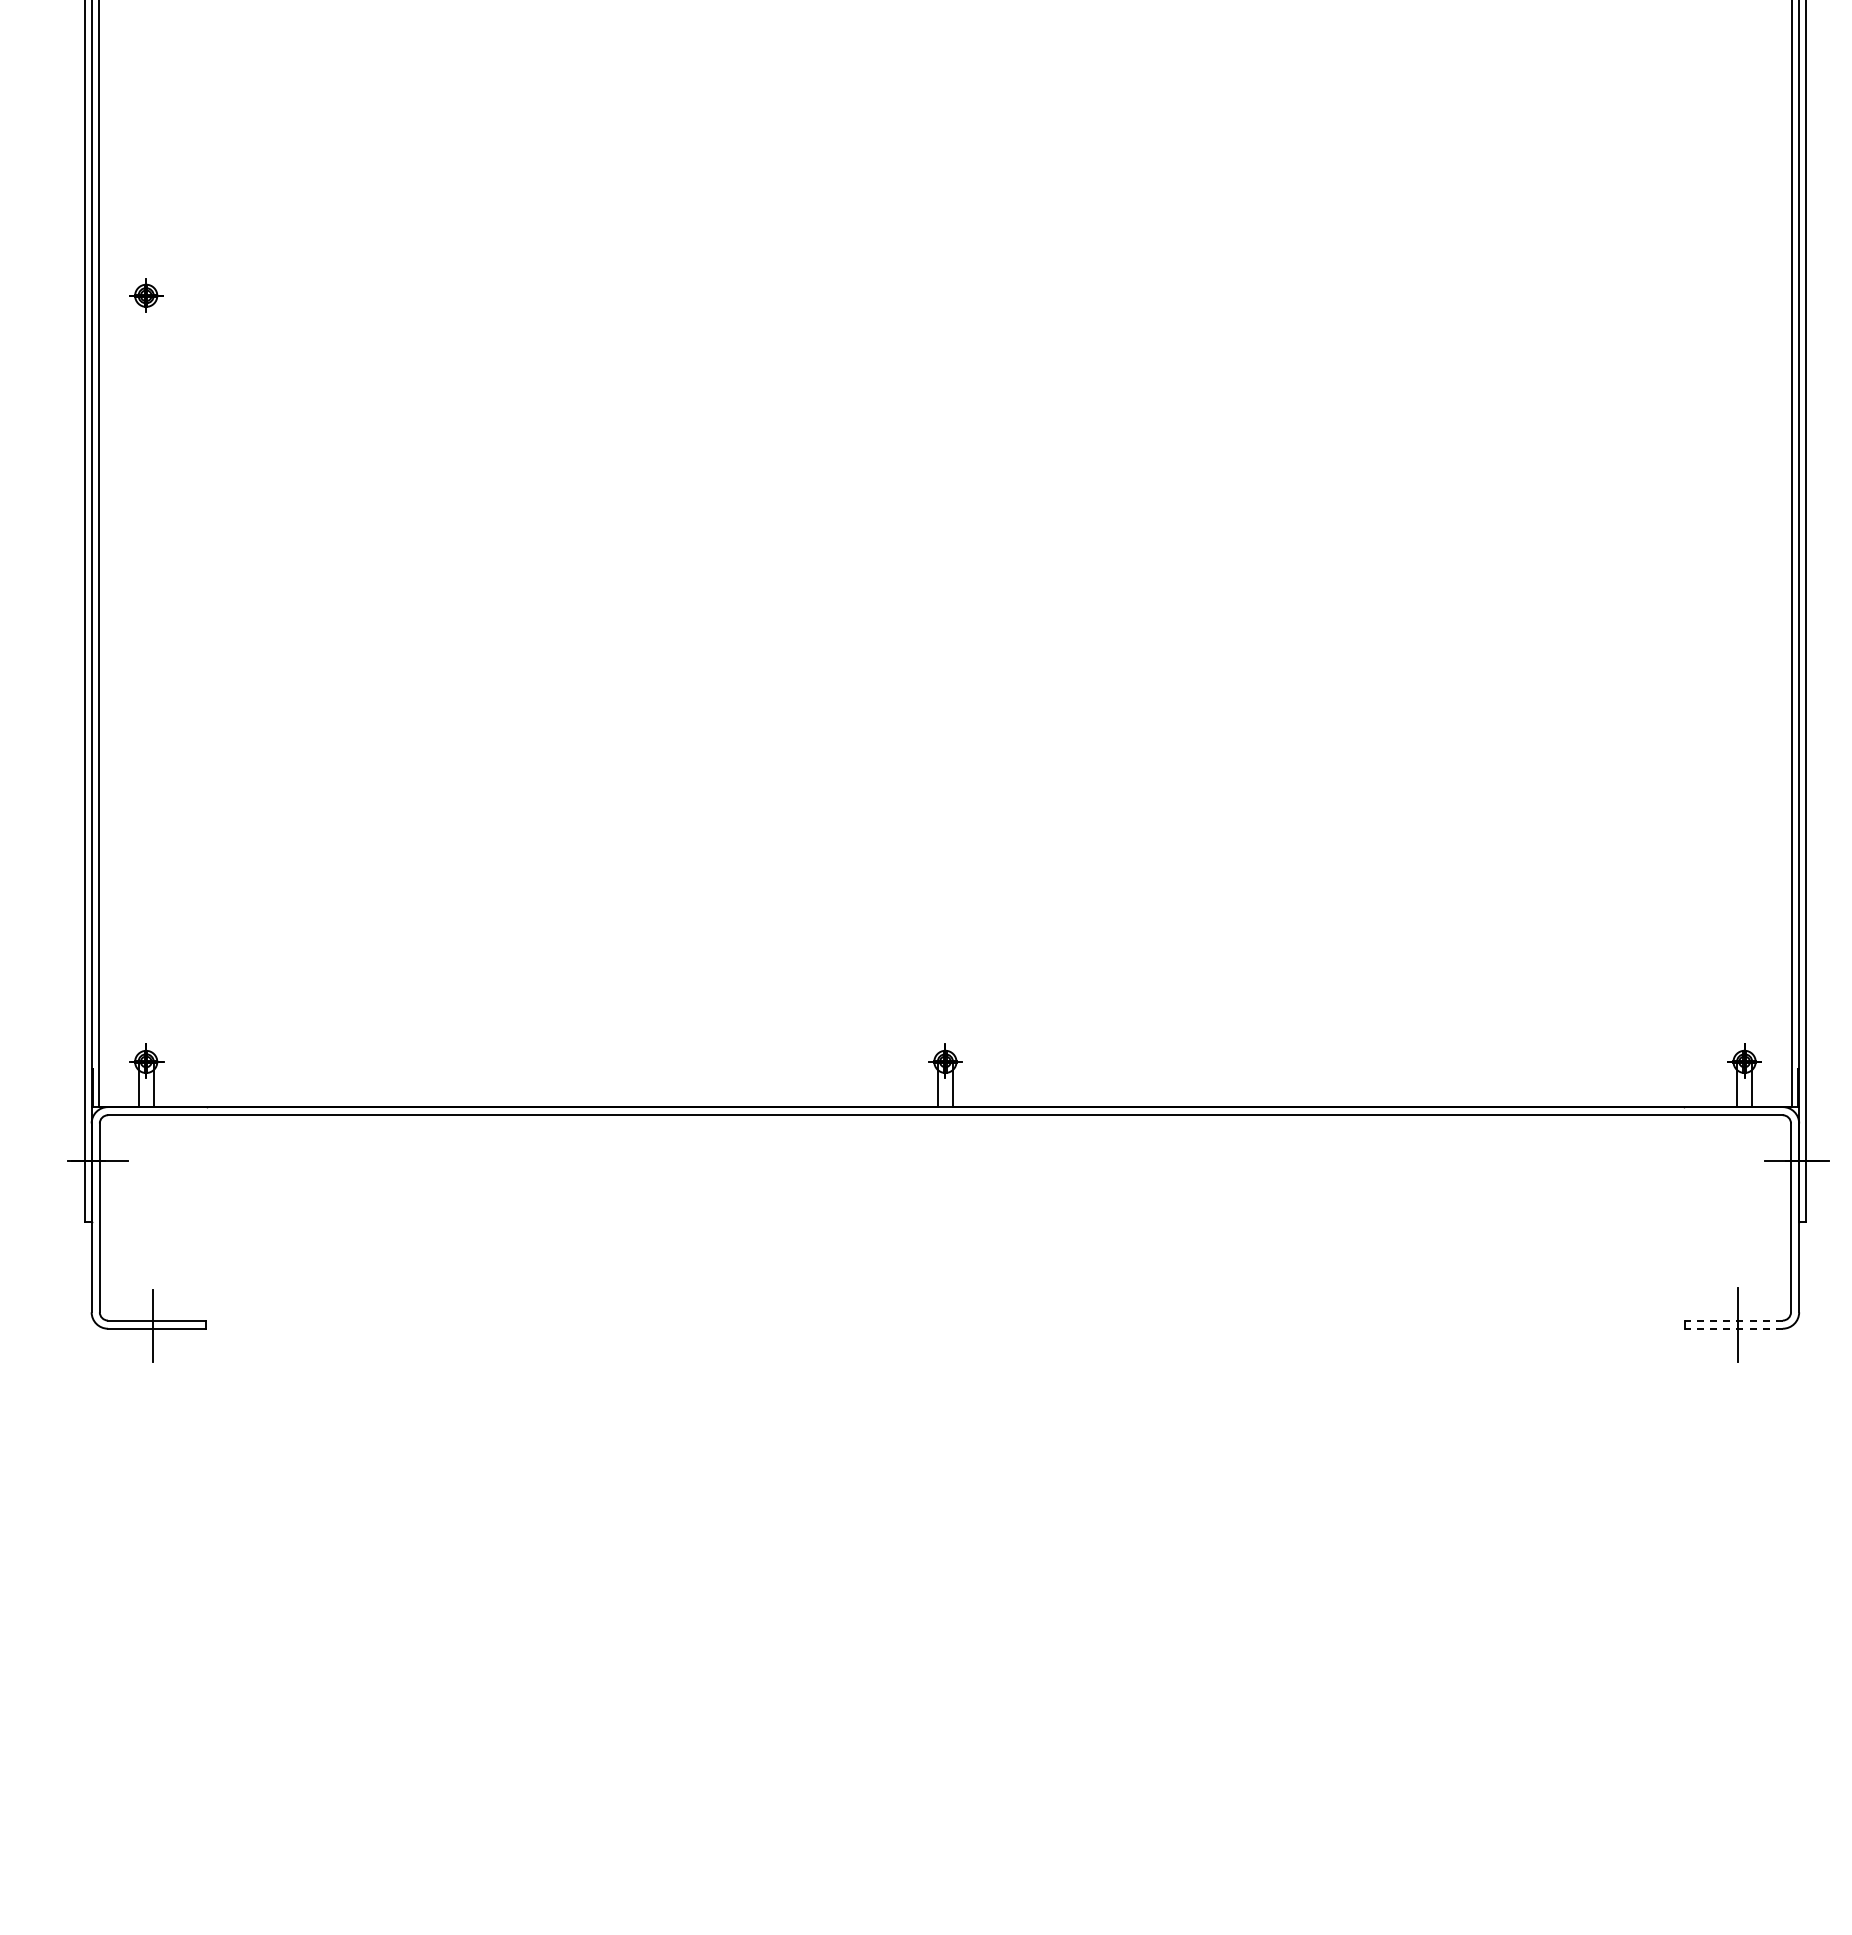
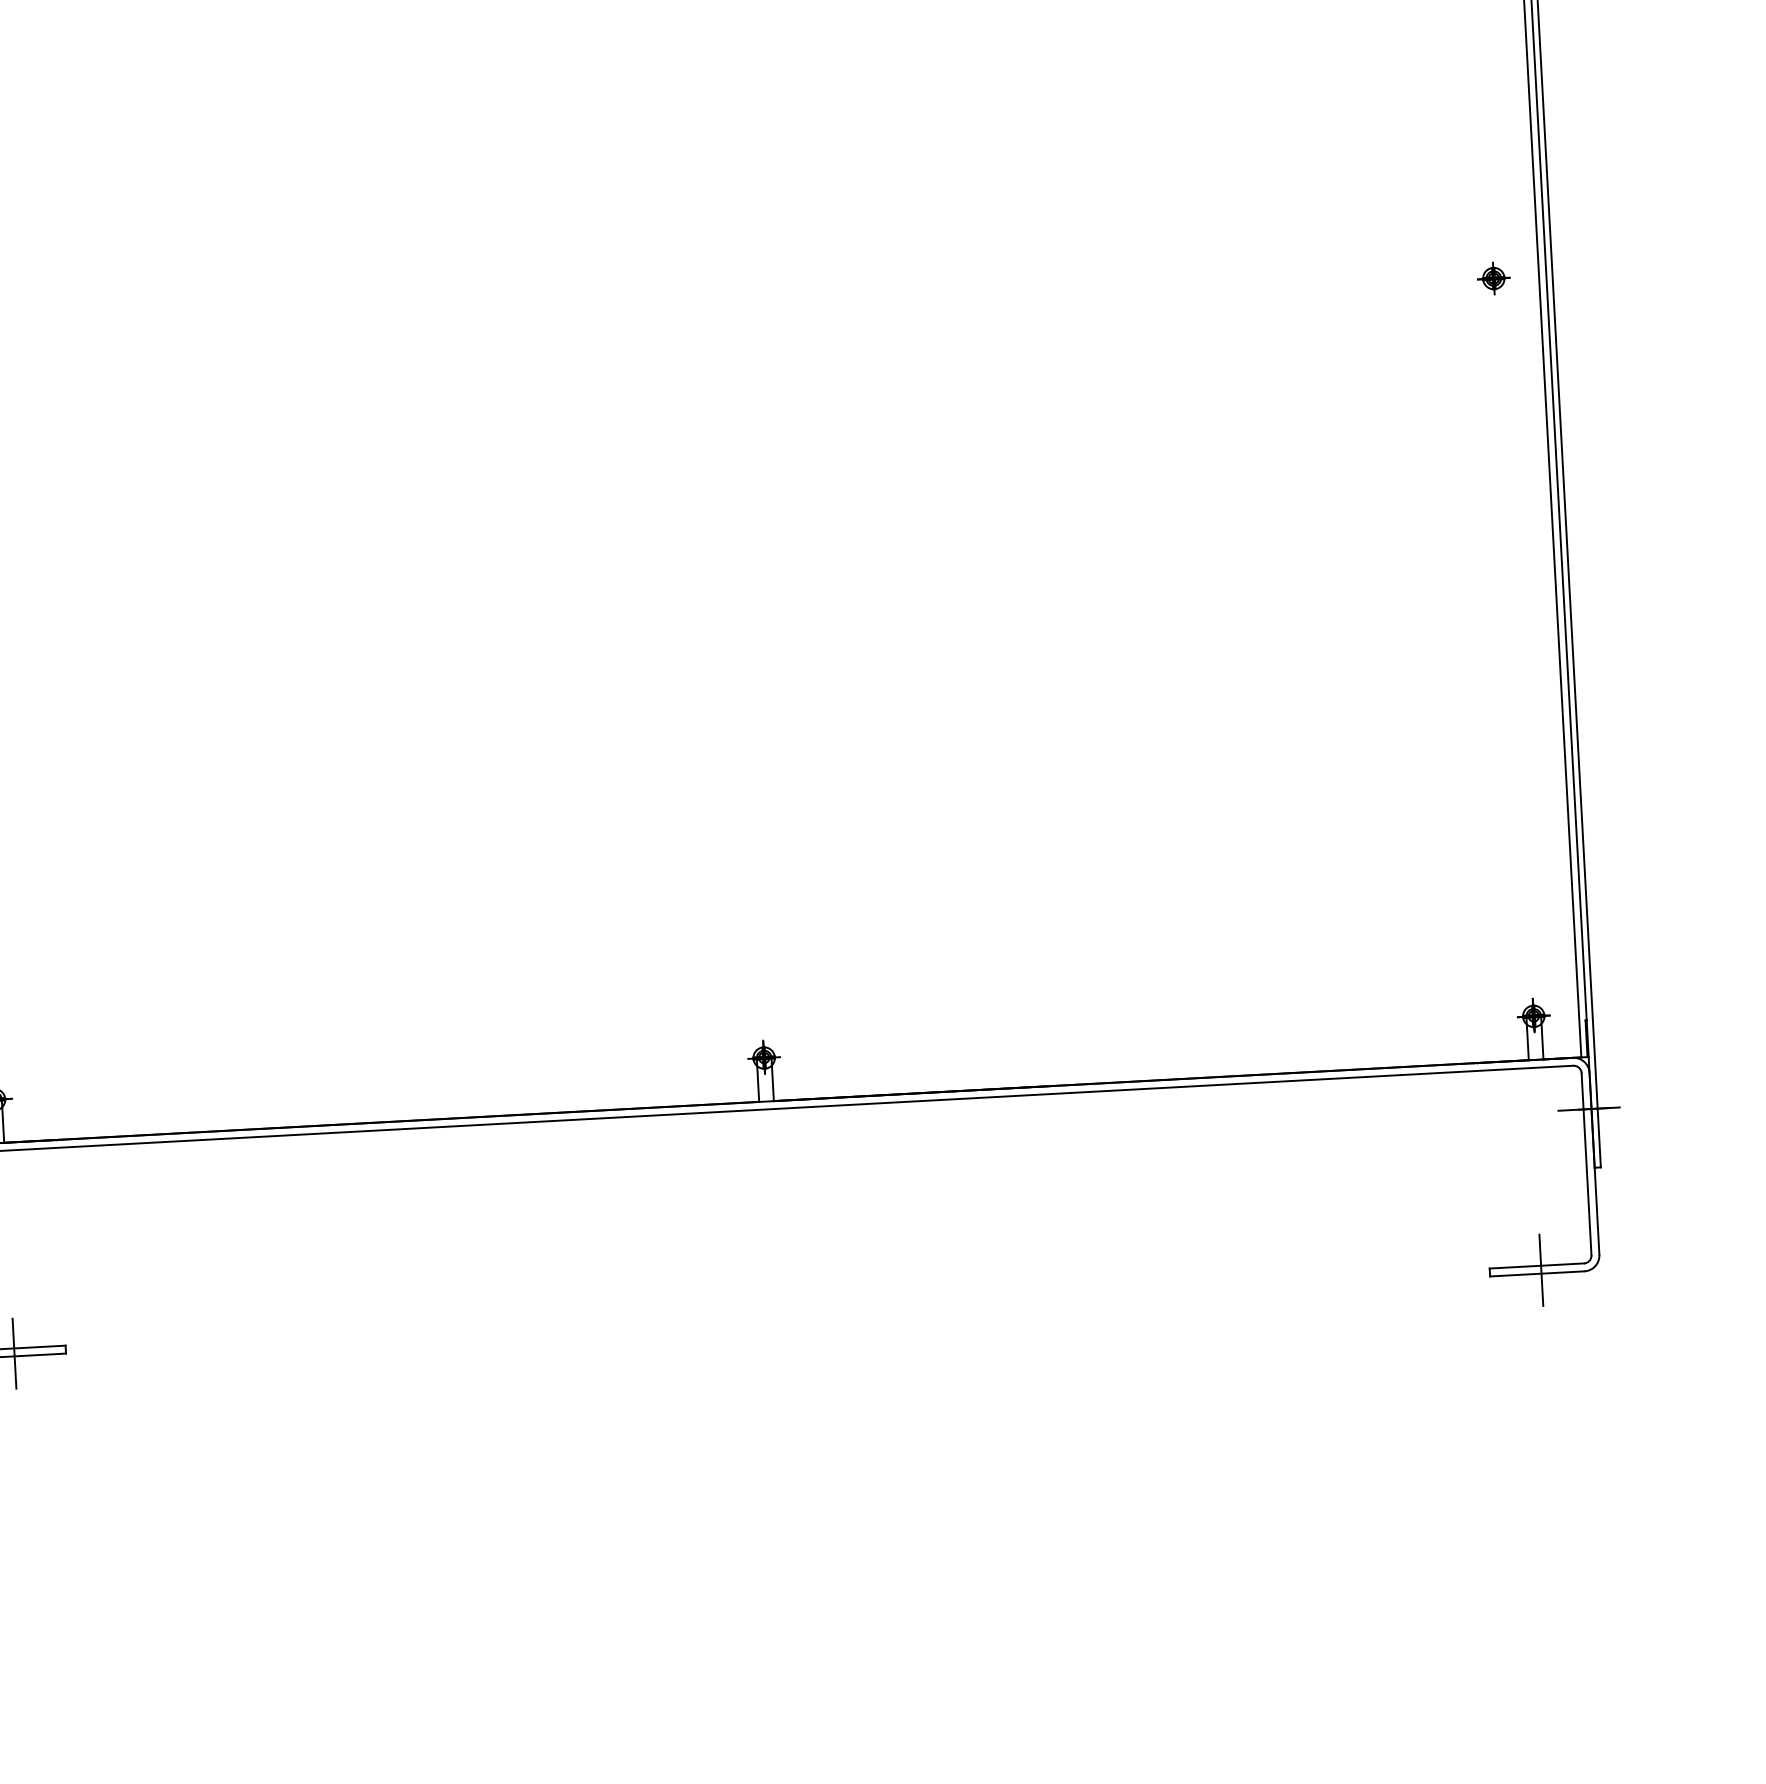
part: (1744, 295) -> (1493, 278), added
line: (1733, 1320) -> (1536, 1265), dashed -> solid
line: (1733, 1328) -> (1536, 1273), dashed -> solid

